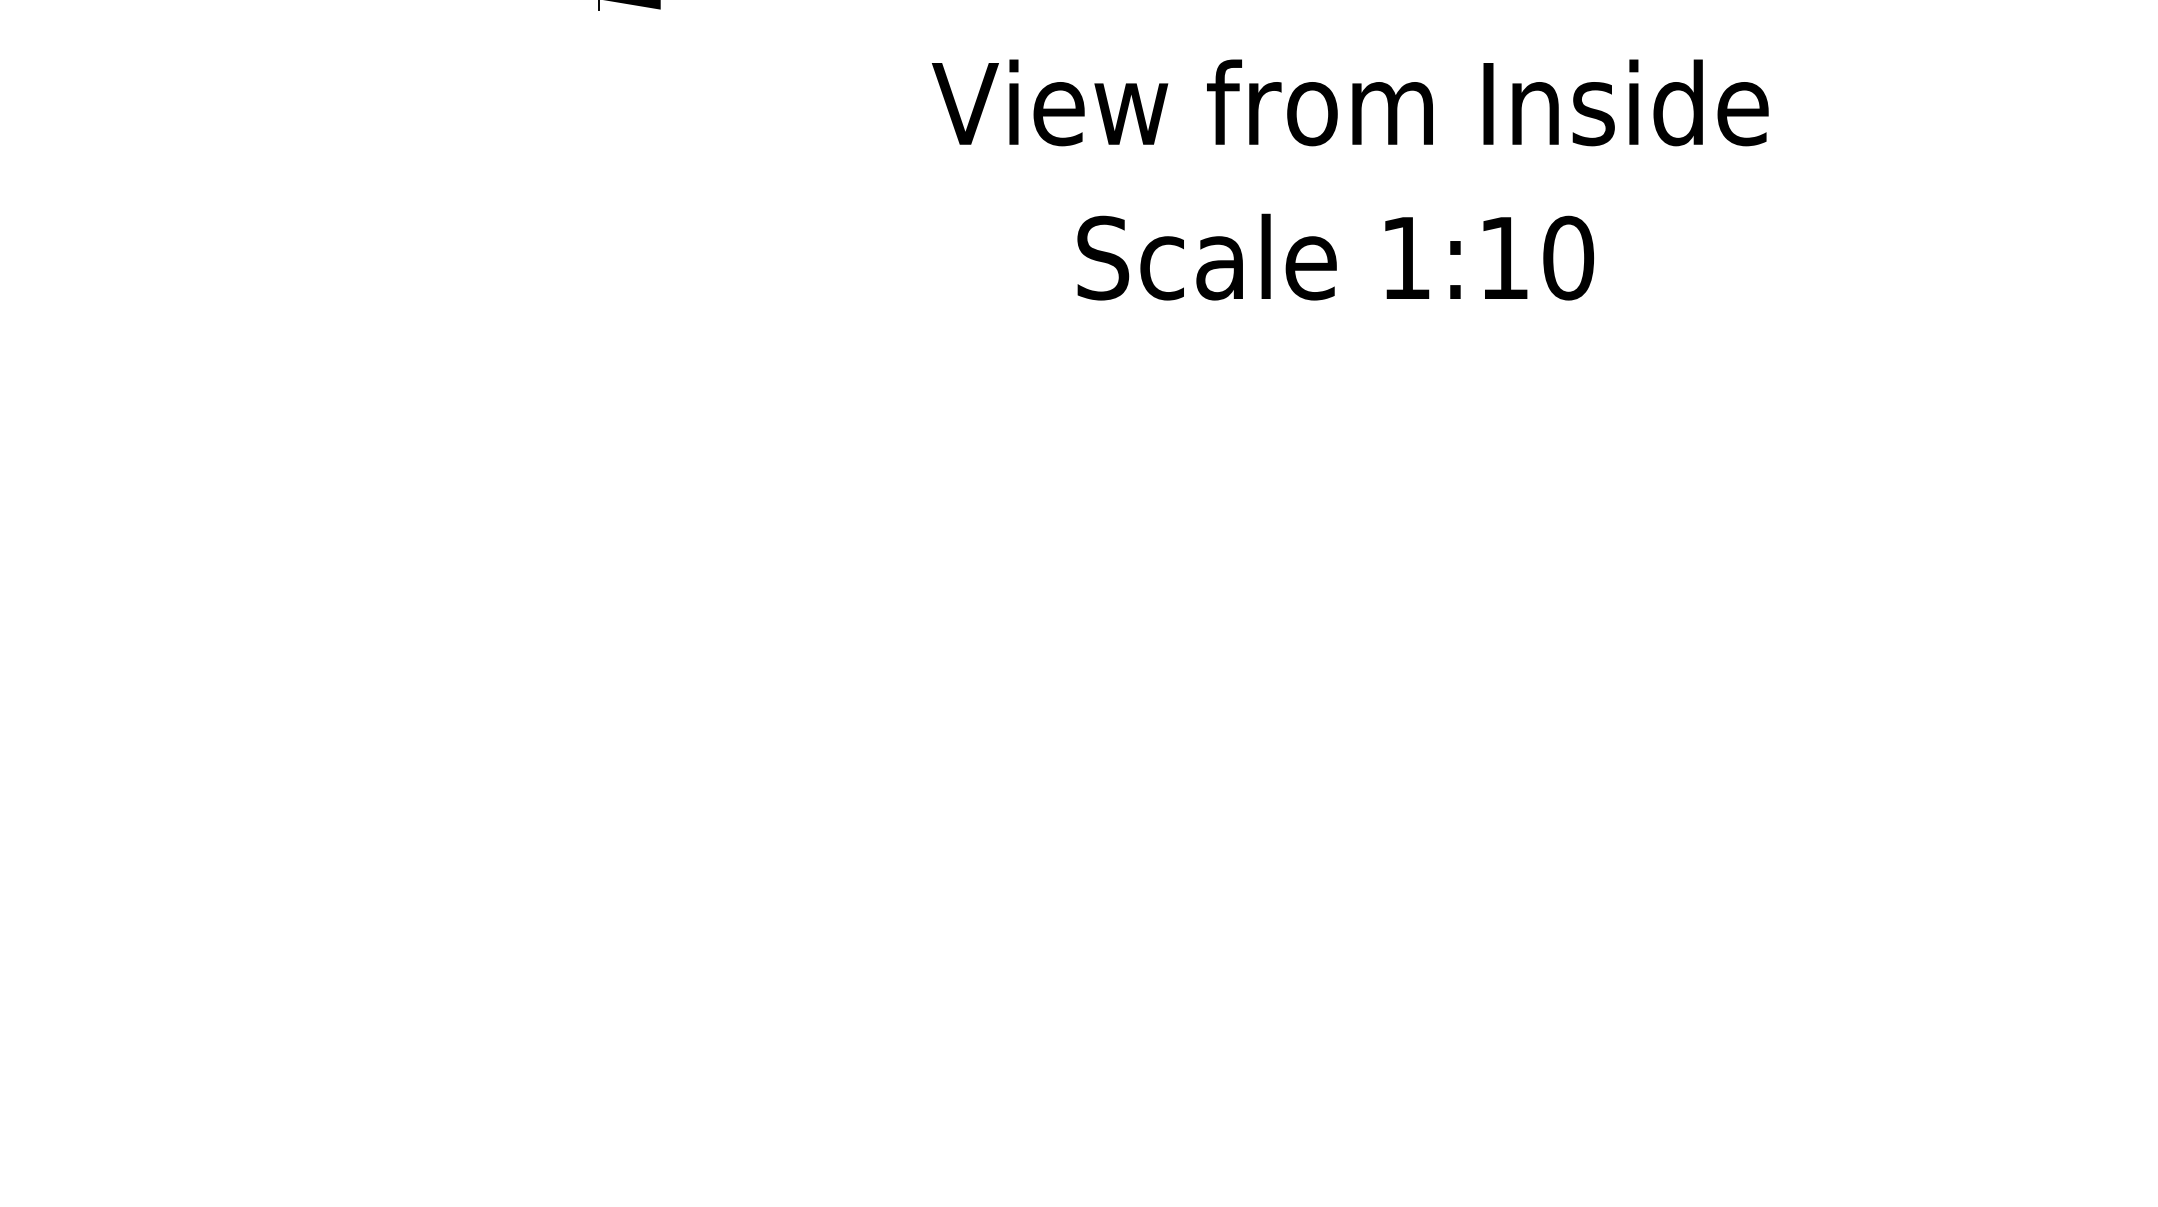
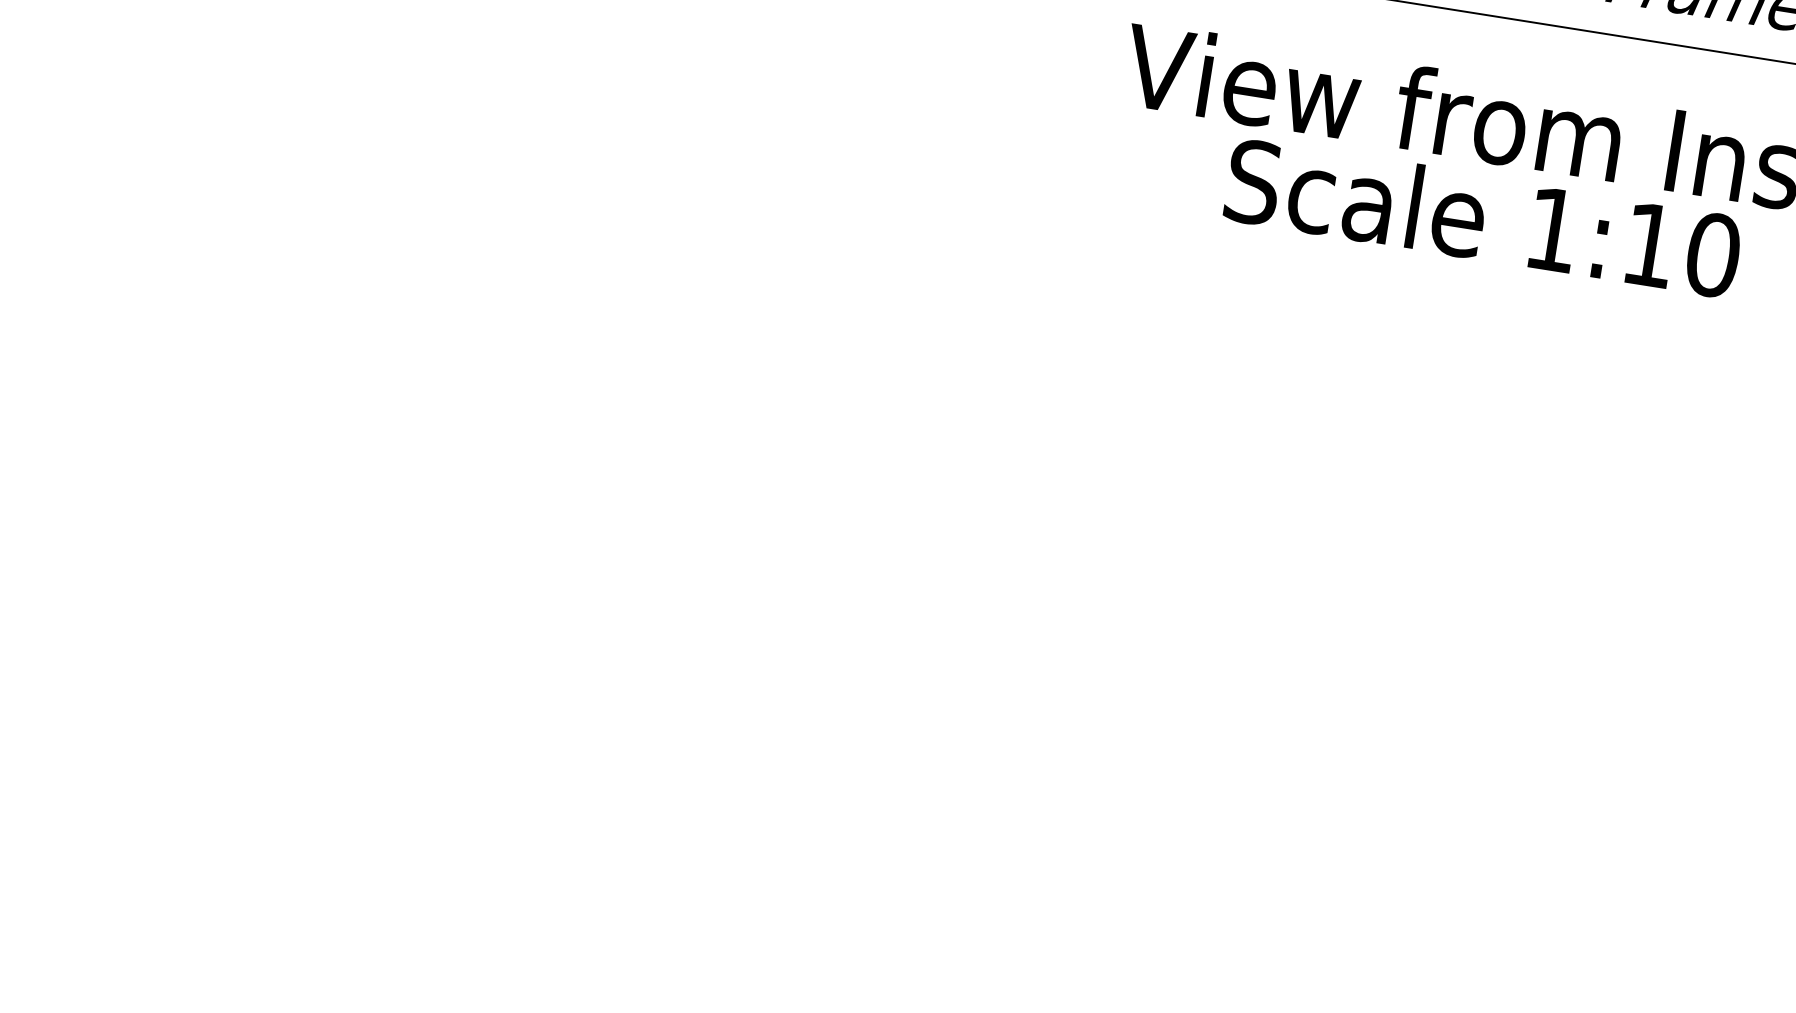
text: (1335, 256) -> (1483, 217), moved

